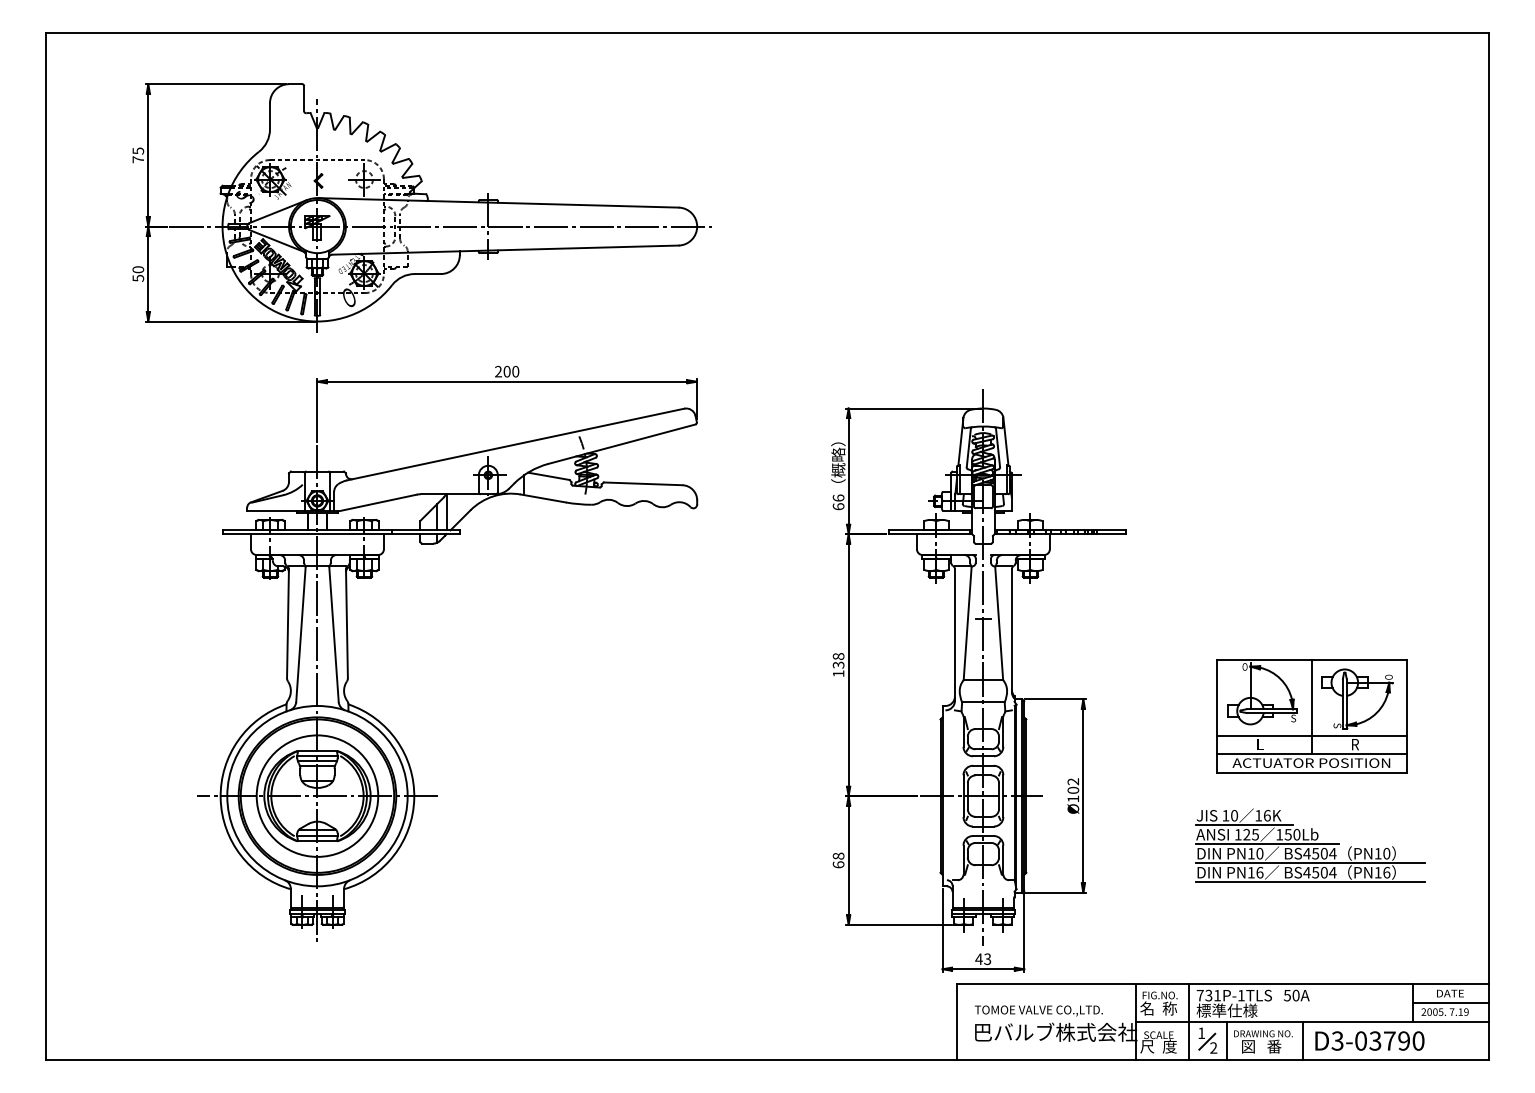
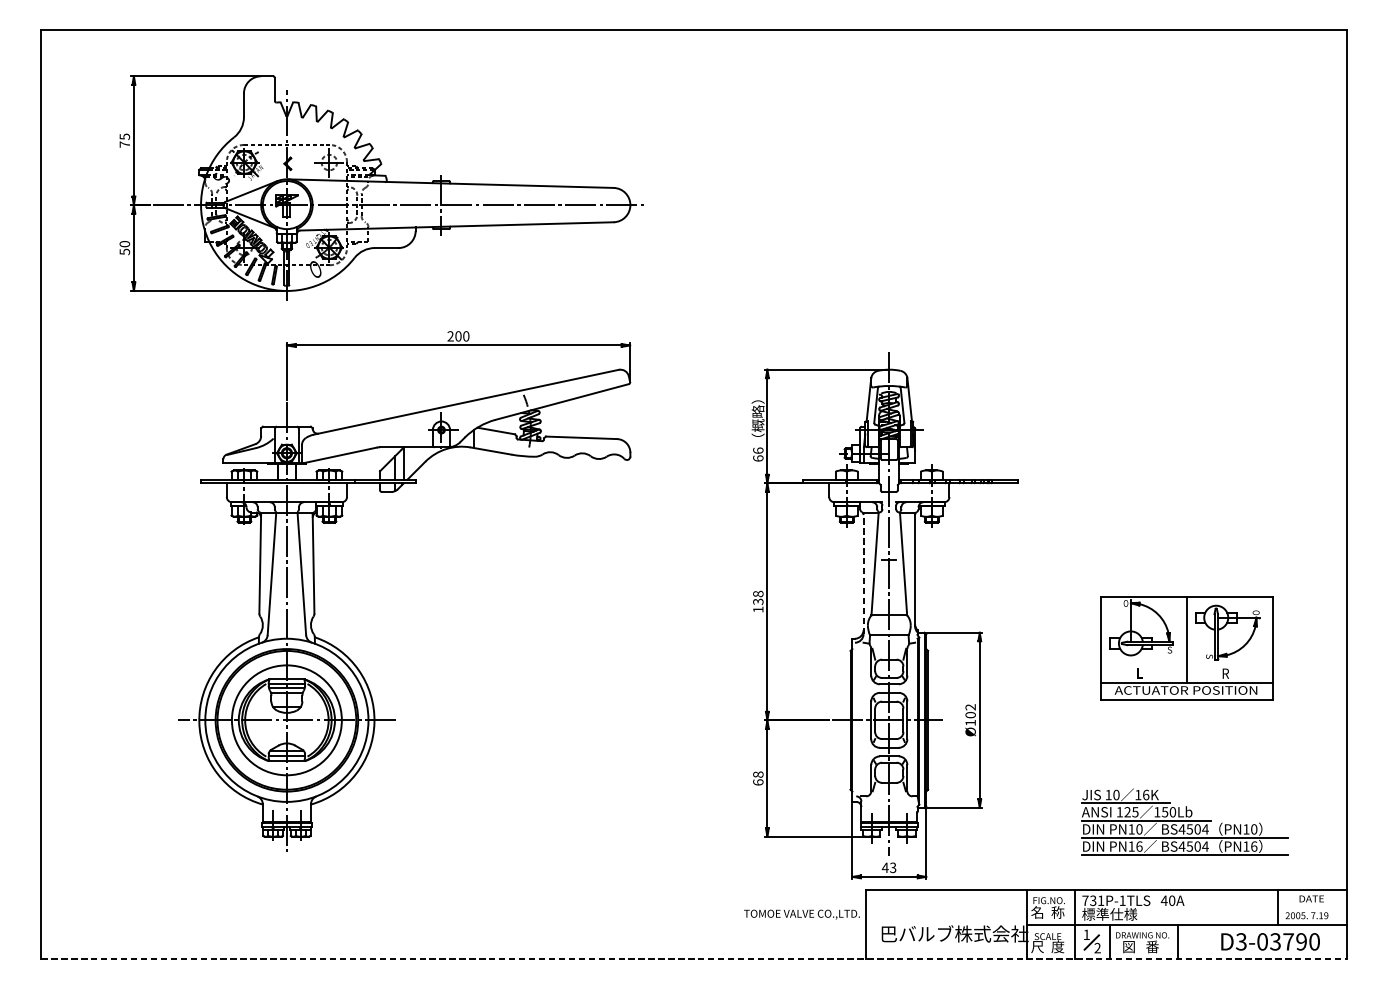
line: (954, 635) -> (863, 575), solid -> dashed
line: (1312, 735) -> (1187, 665), removed
part: (1310, 845) -> (1185, 821), moved
text: (1287, 995) -> (1164, 900), 50A -> 40A
line: (1450, 1003) -> (1311, 907), removed
text: (1038, 1010) -> (801, 914), moved
text: (1369, 1040) -> (1270, 941), moved
line: (767, 1060) -> (694, 959), solid -> dashed

